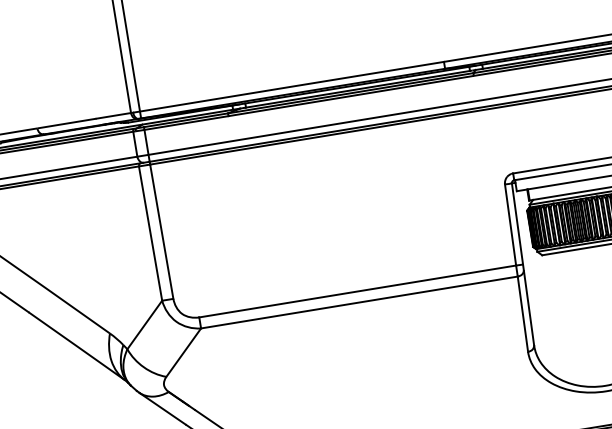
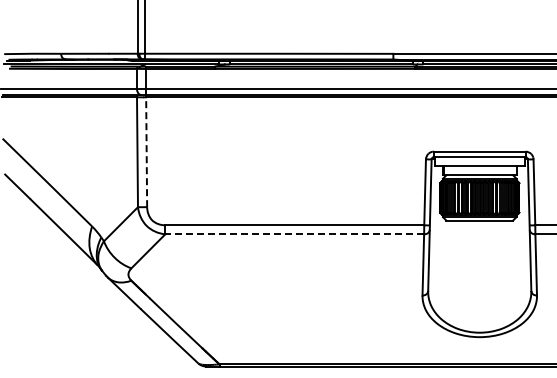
line: (161, 232) -> (146, 152), solid -> dashed
line: (359, 302) -> (294, 234), solid -> dashed

